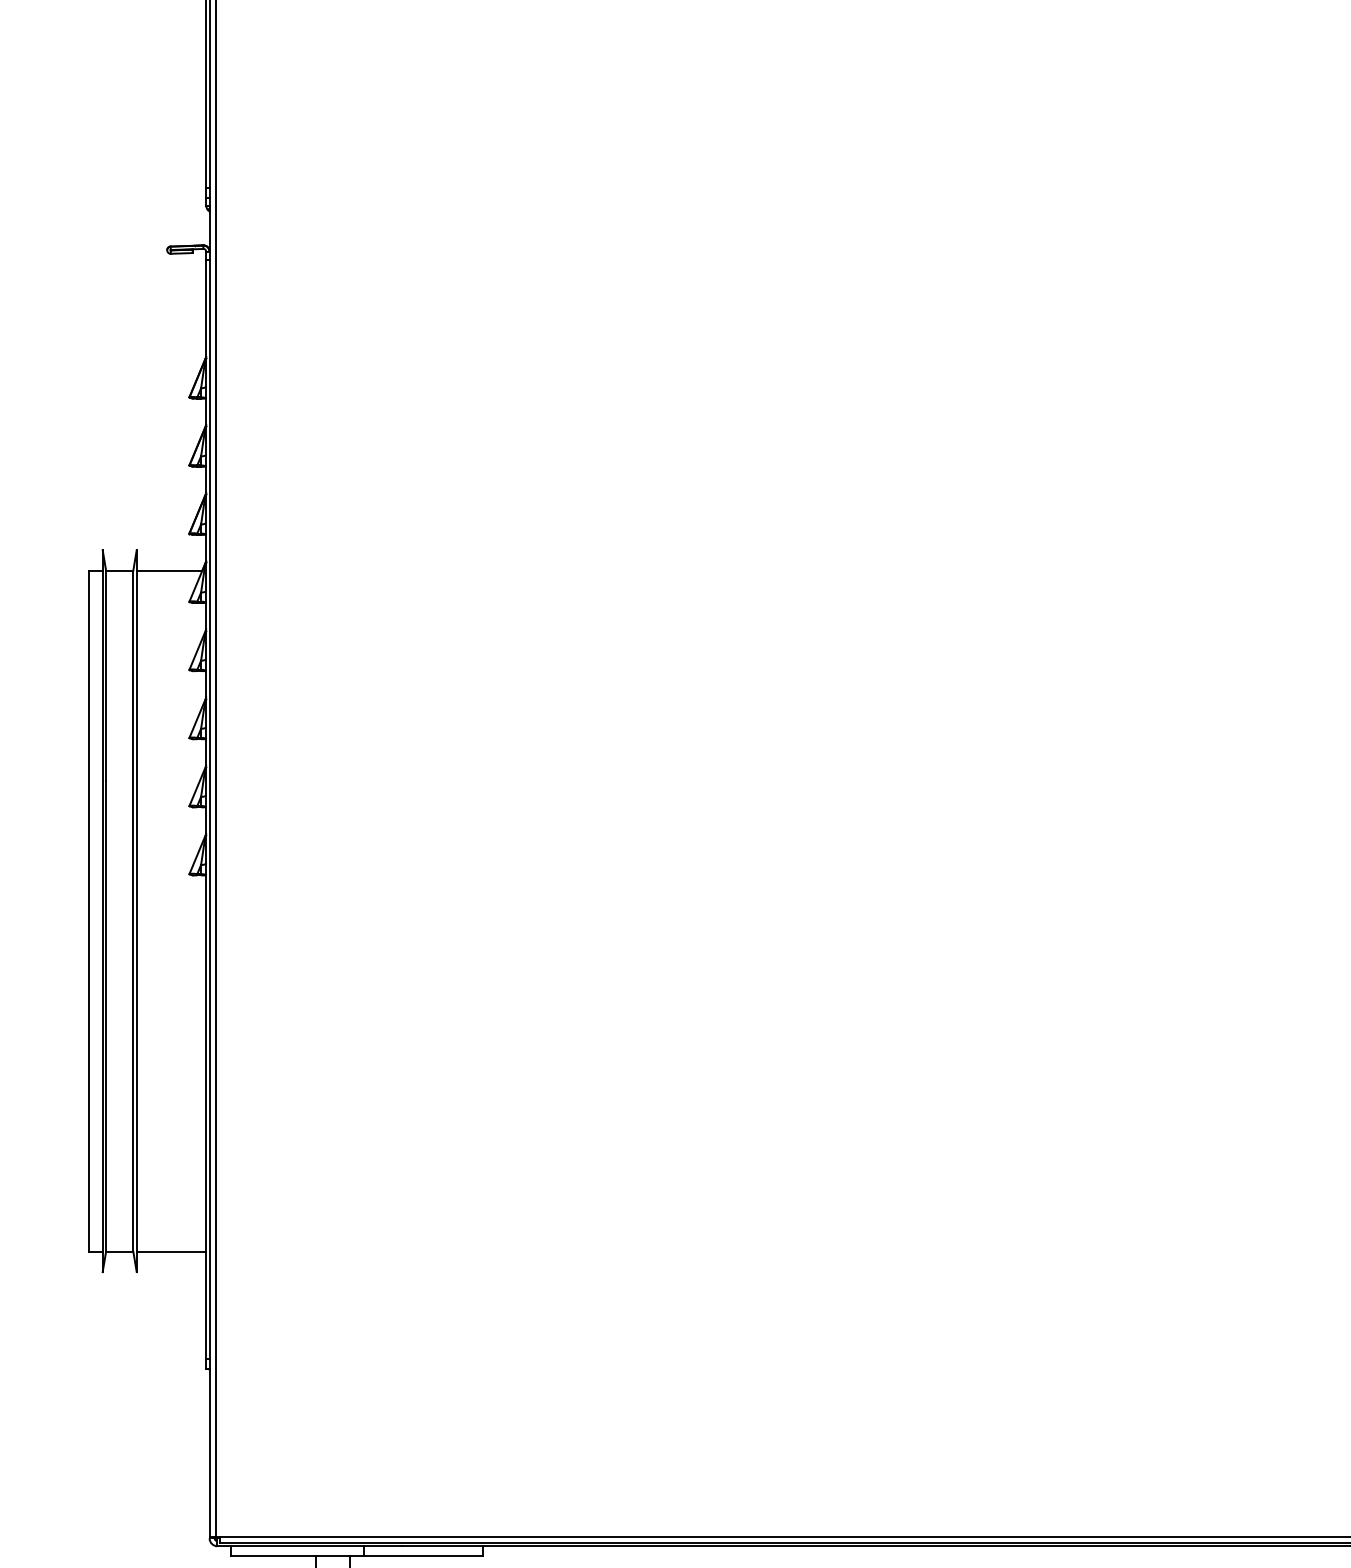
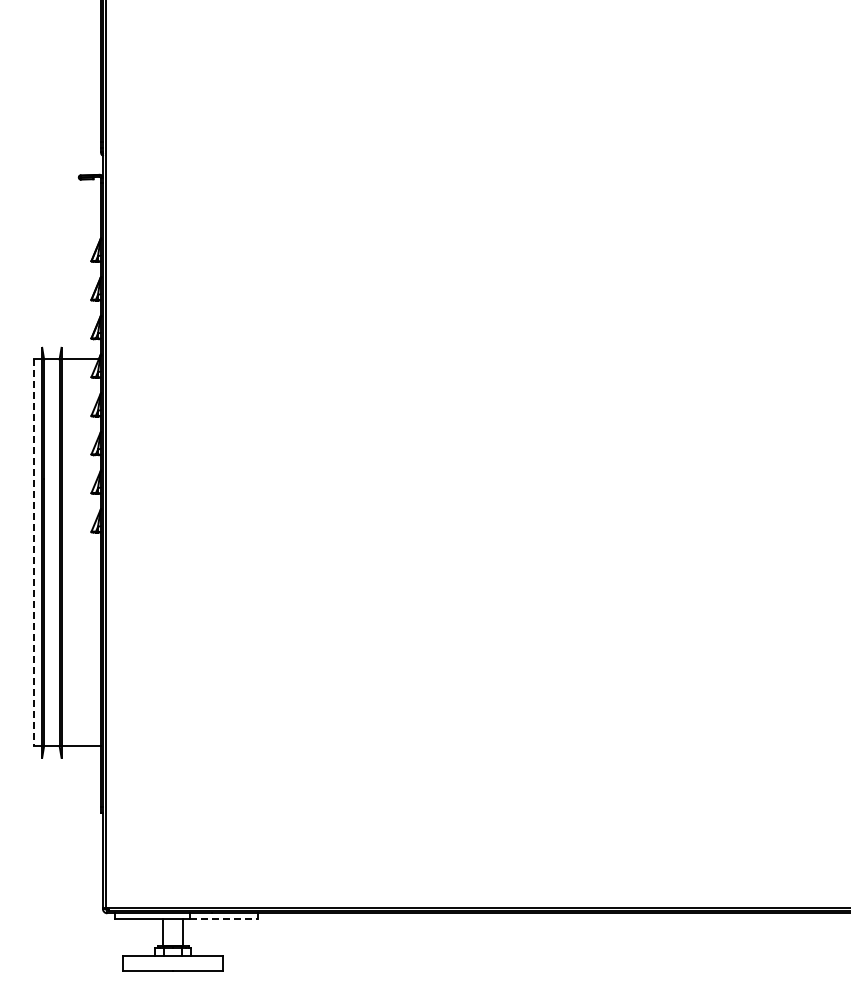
line: (89, 912) -> (34, 553), solid -> dashed
line: (423, 1557) -> (224, 919), solid -> dashed

